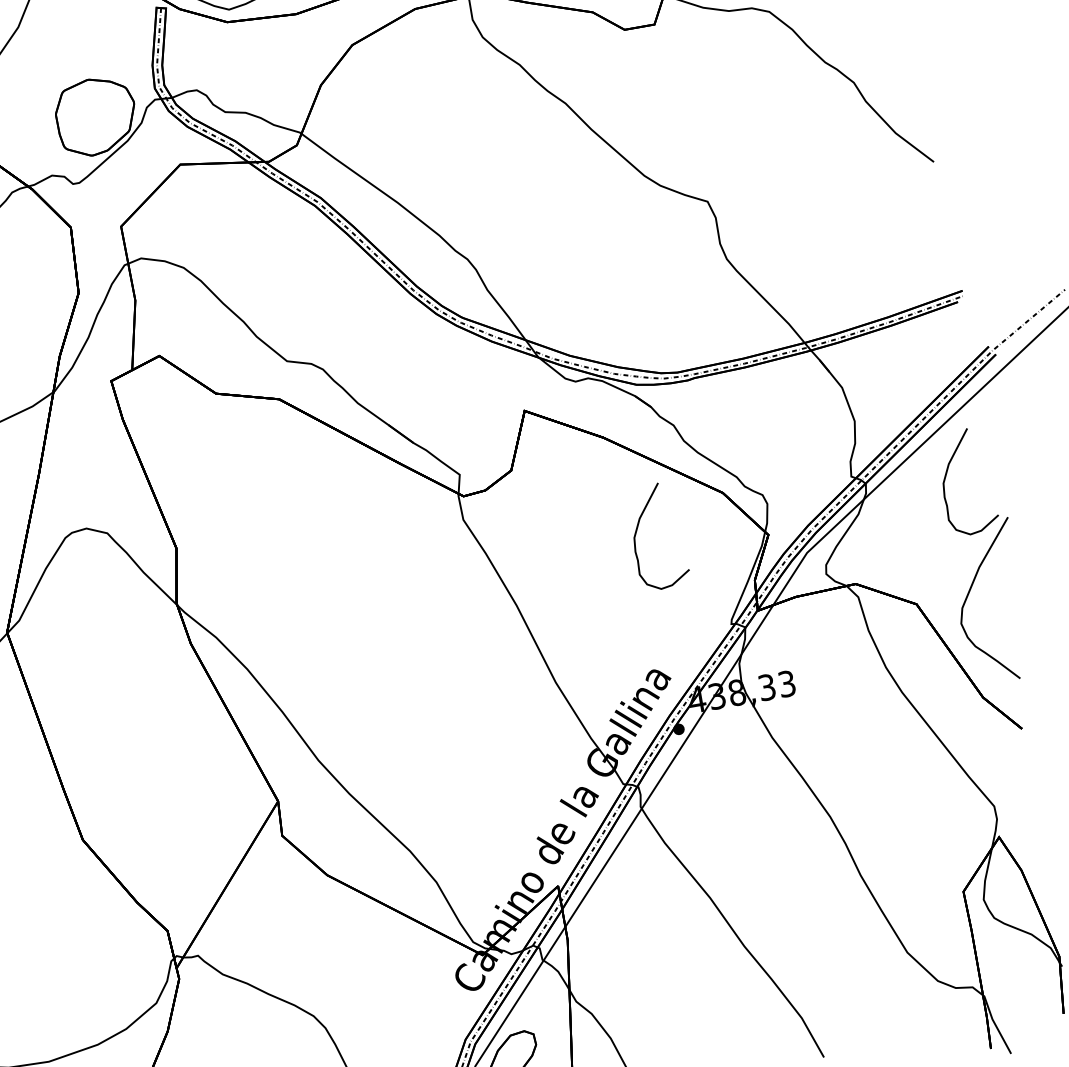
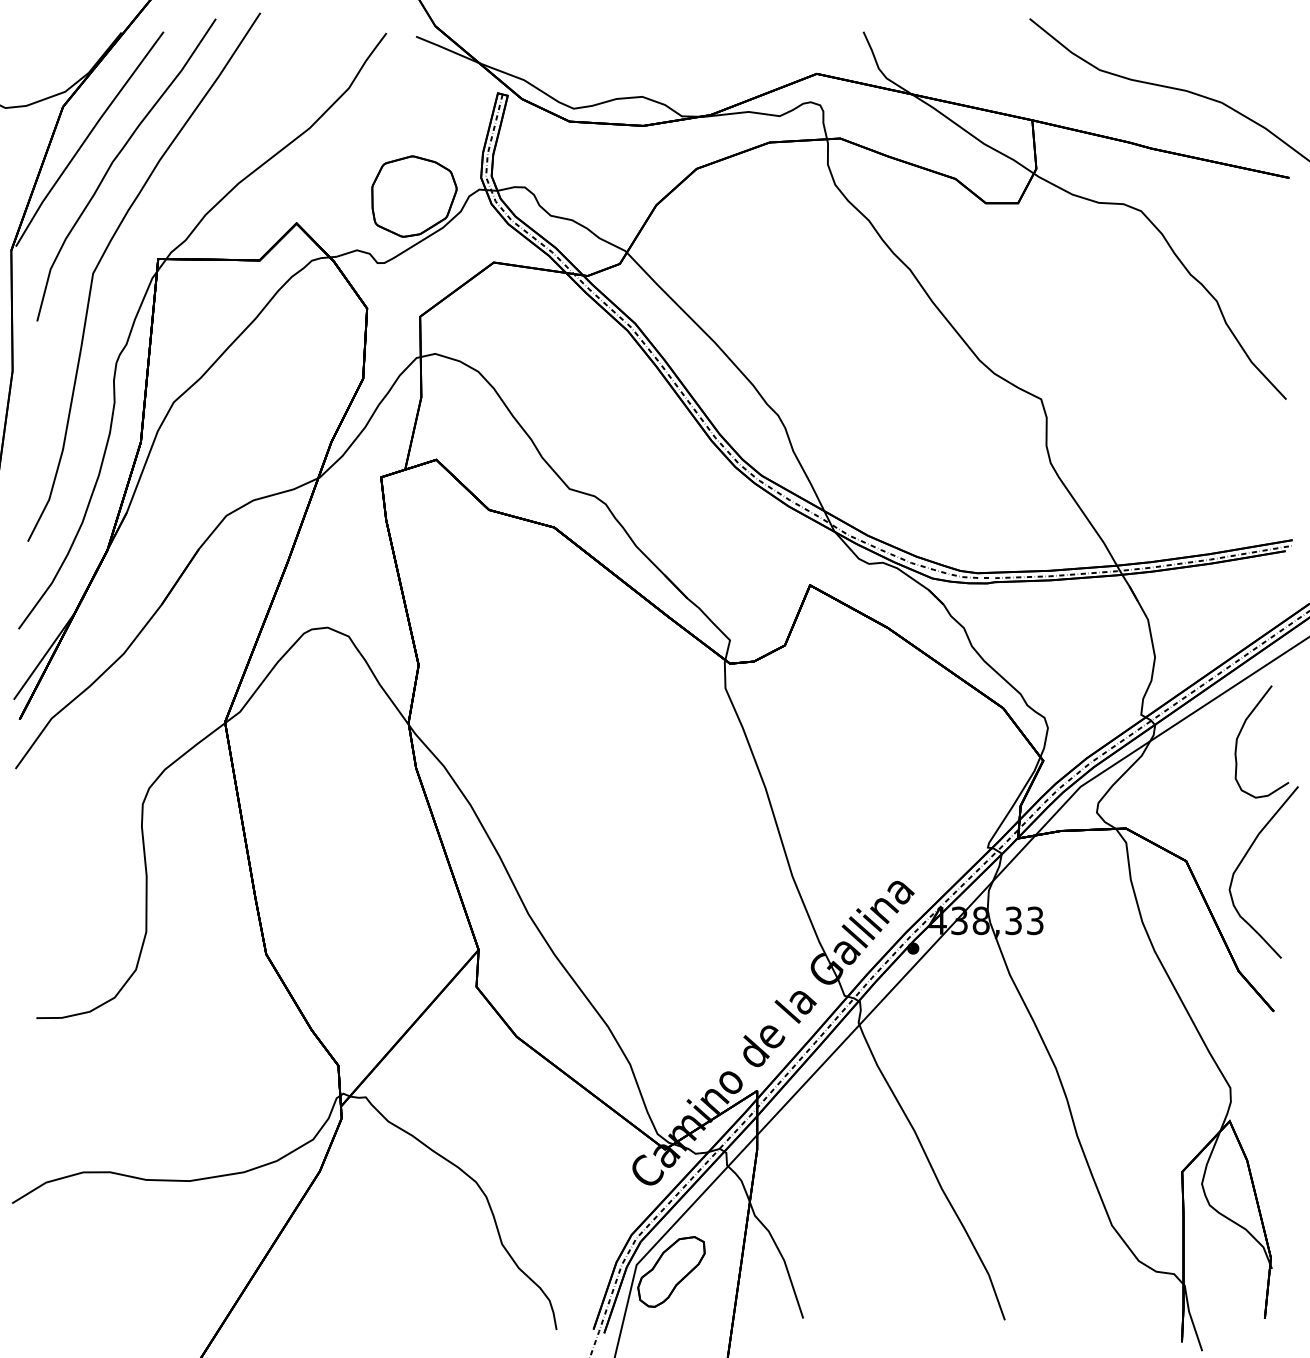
curve: (636, 533) -> (905, 734), removed

